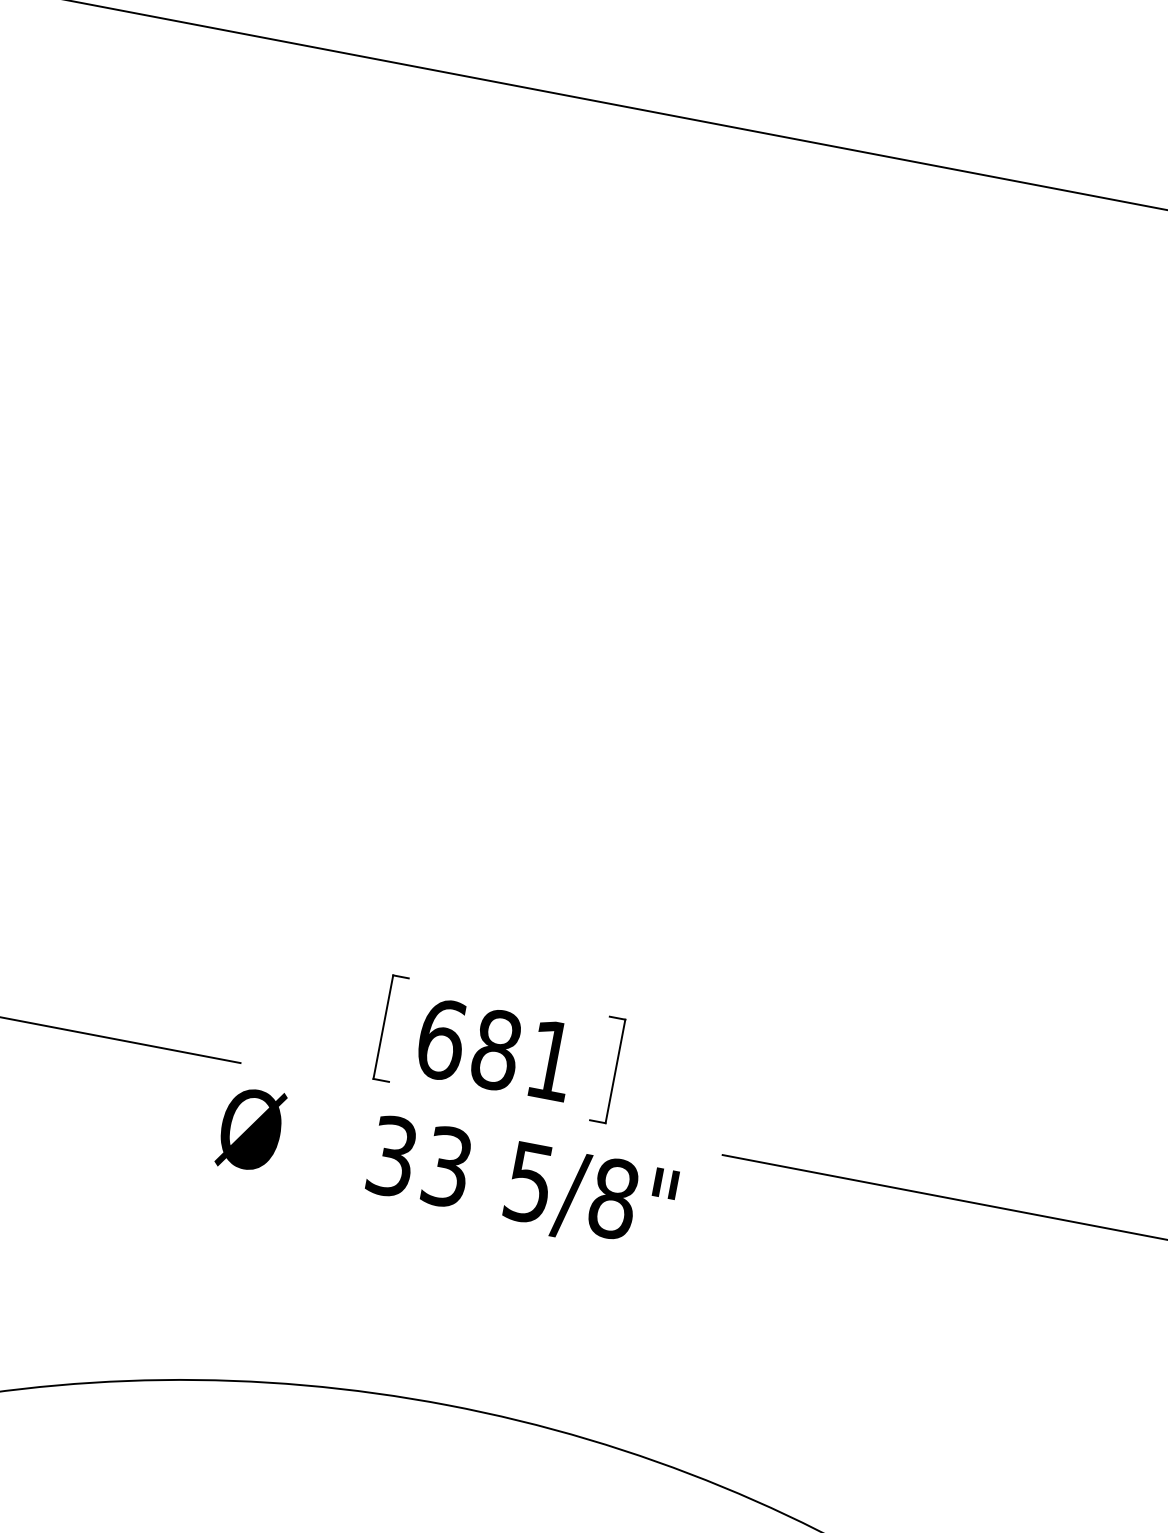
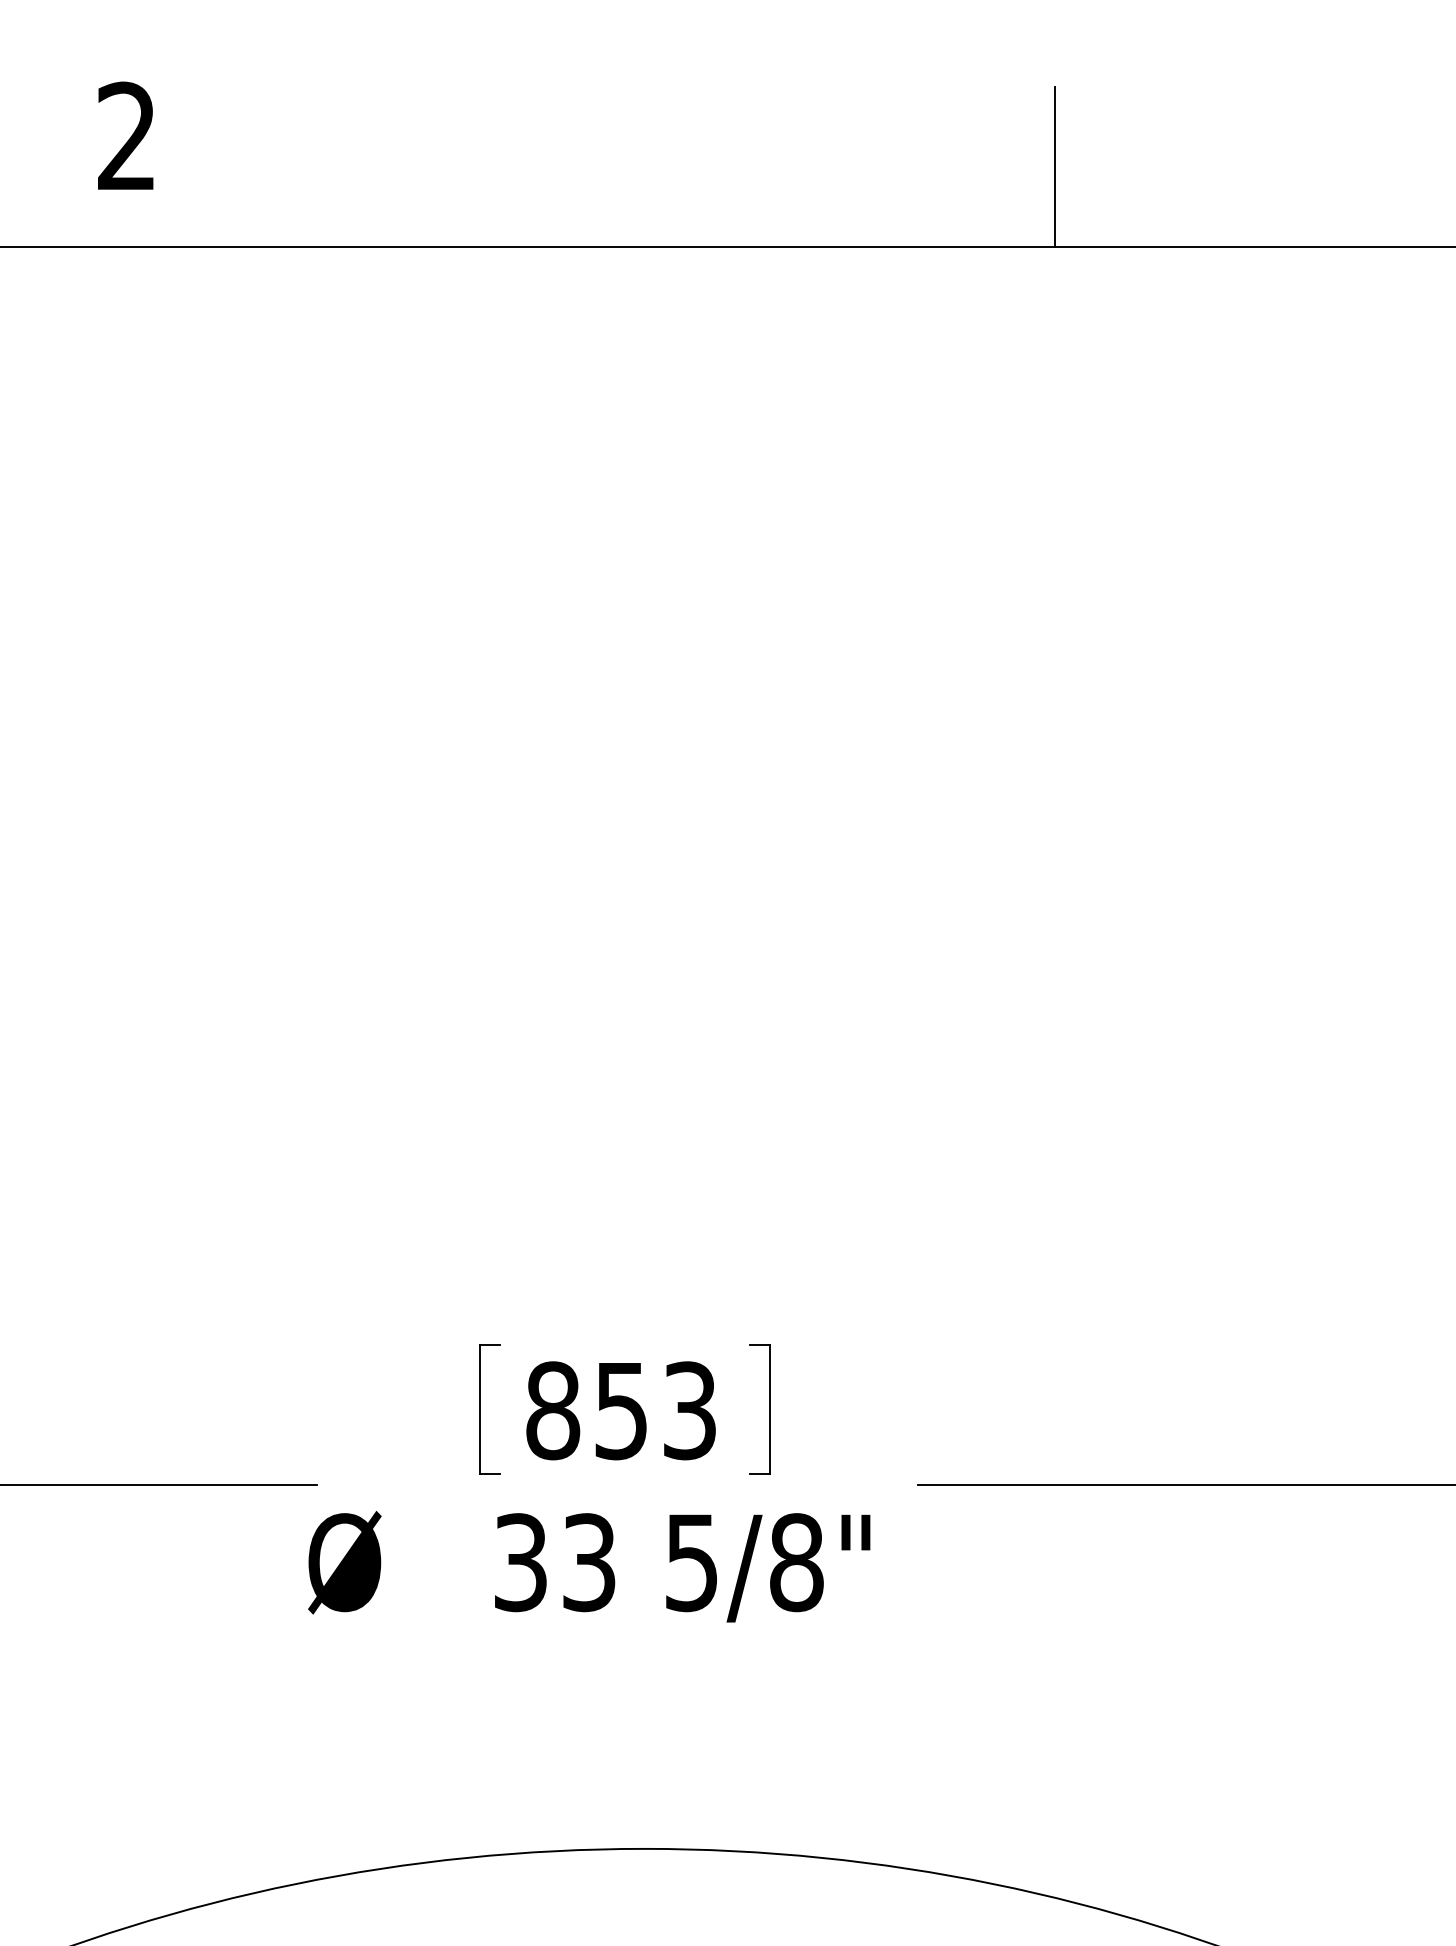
line: (1034, 117) -> (1054, 166), added
text: (495, 1049) -> (620, 1410), 681 -> 853

